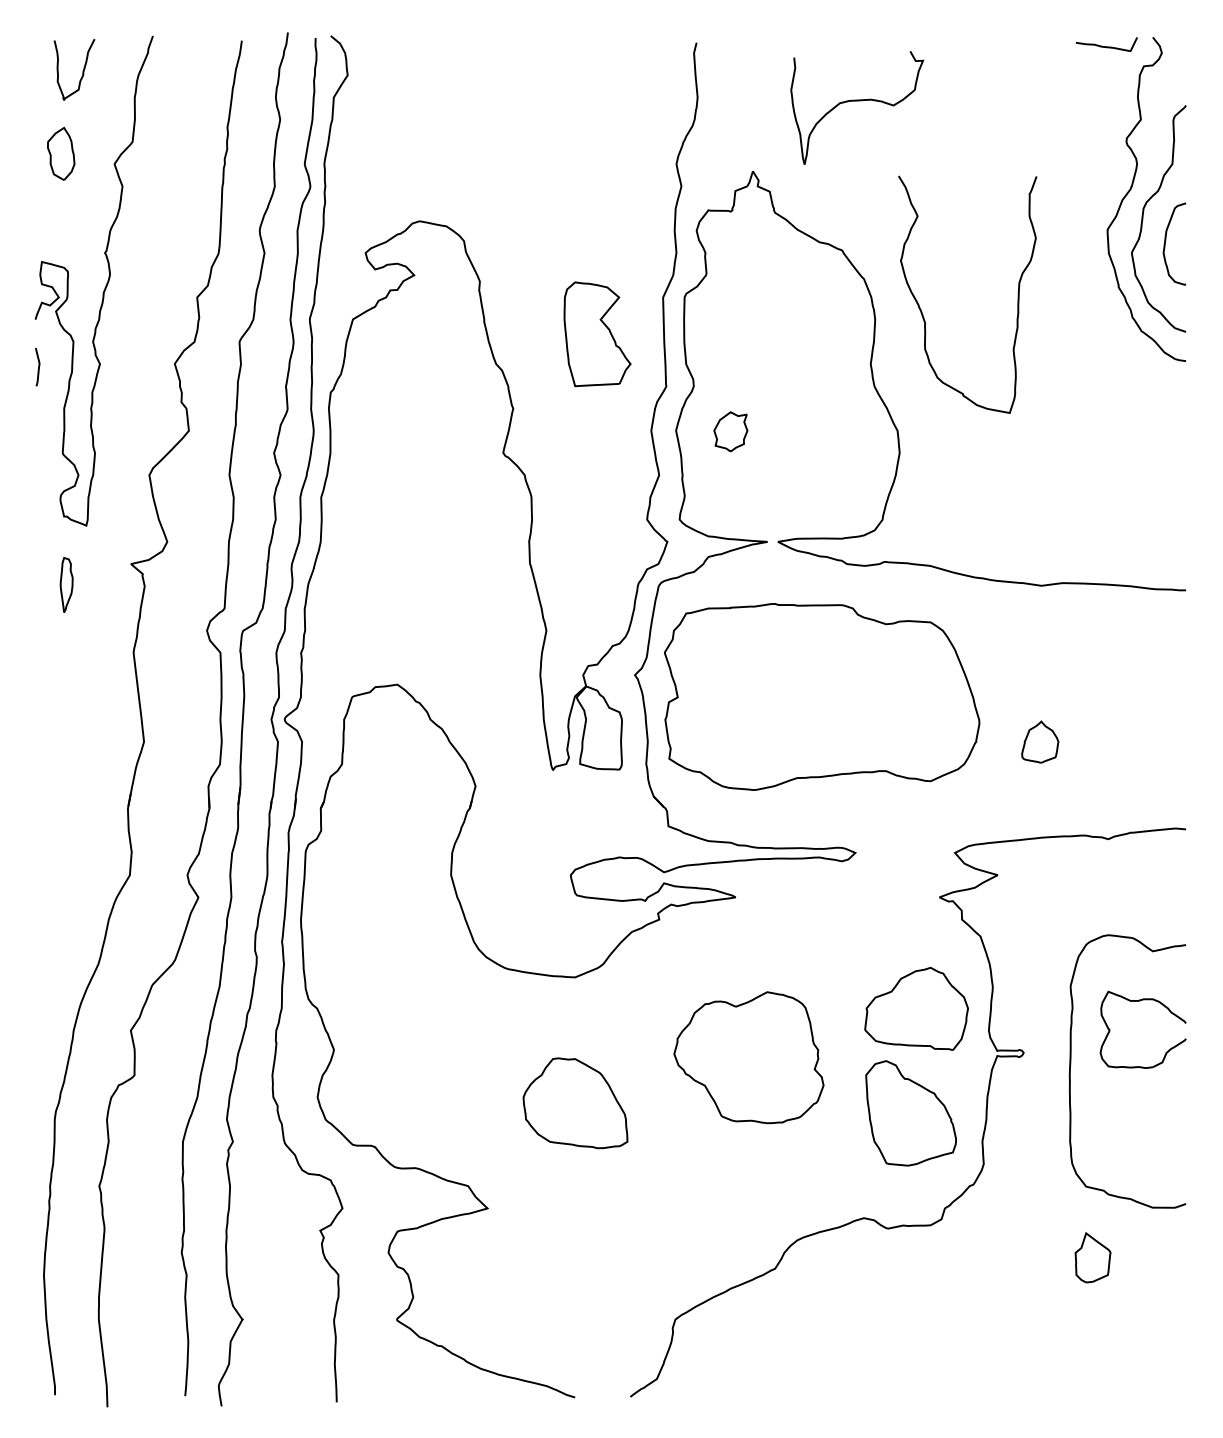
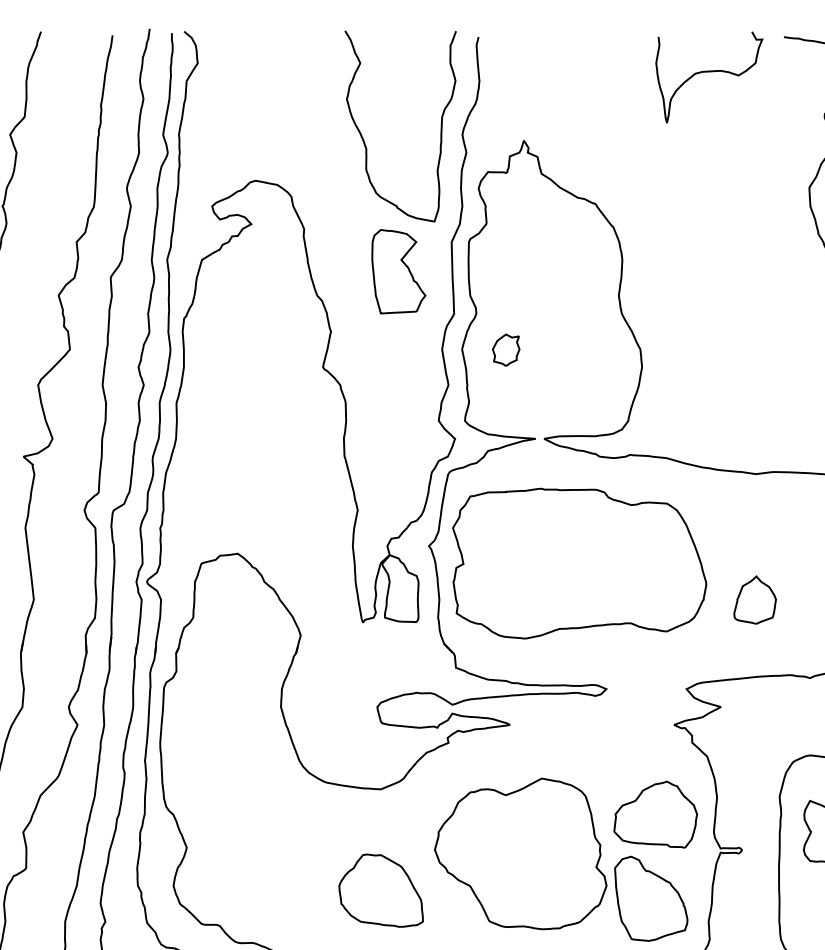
curve: (857, 101) -> (709, 72), moved
curve: (922, 311) -> (364, 139), moved
part: (1040, 741) -> (755, 599), size x1.43
part: (748, 1057) -> (520, 853), size x1.43

